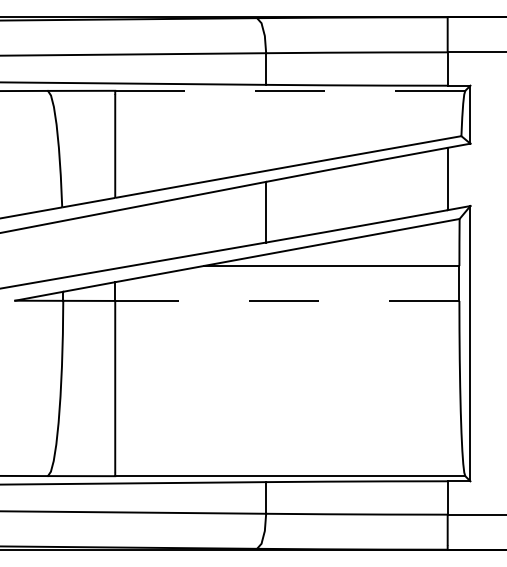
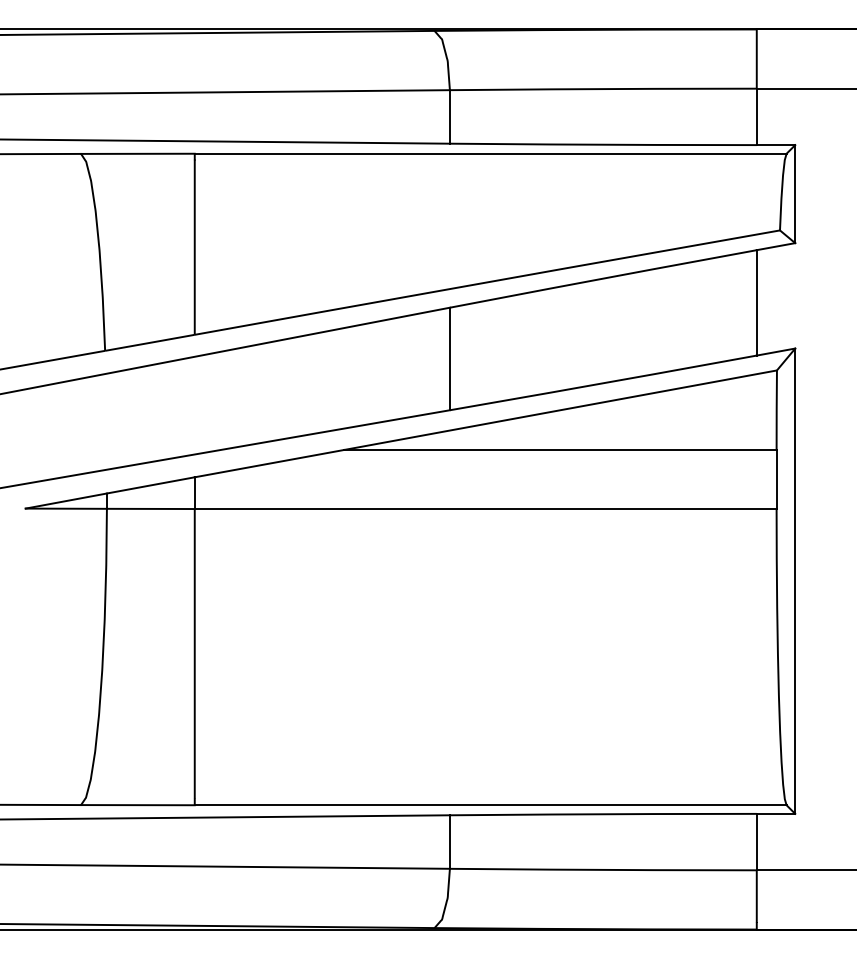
line: (289, 90) -> (489, 153), dashed -> solid
line: (286, 300) -> (484, 508), dashed -> solid

